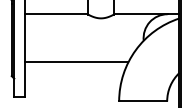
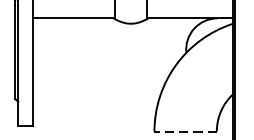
line: (76, 62) -> (99, 81), removed
line: (142, 101) -> (184, 131), solid -> dashed

